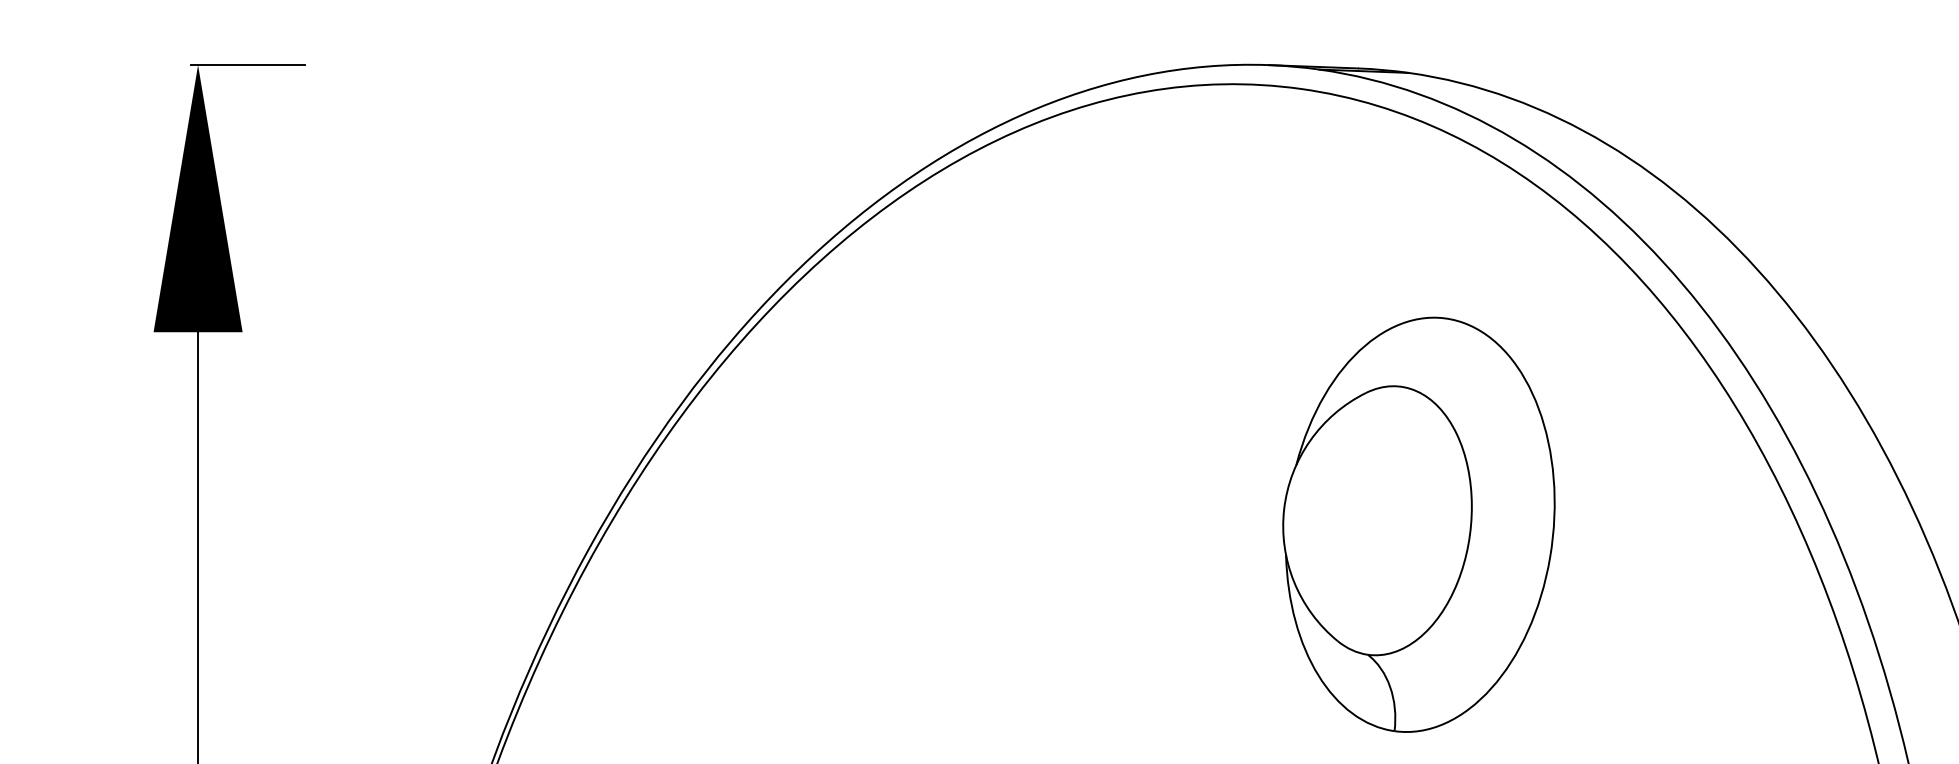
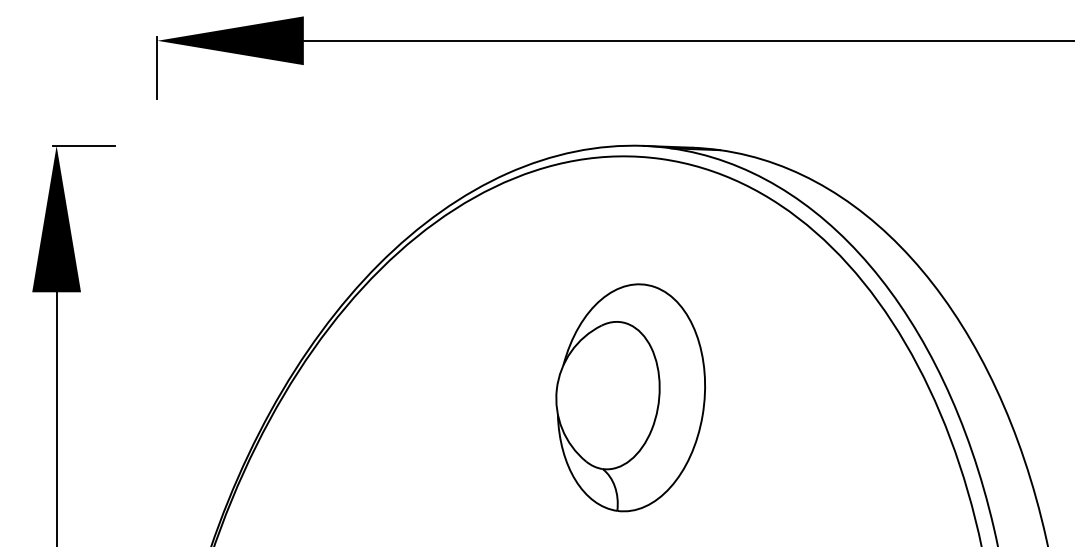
part: (1418, 524) -> (630, 397), moved

